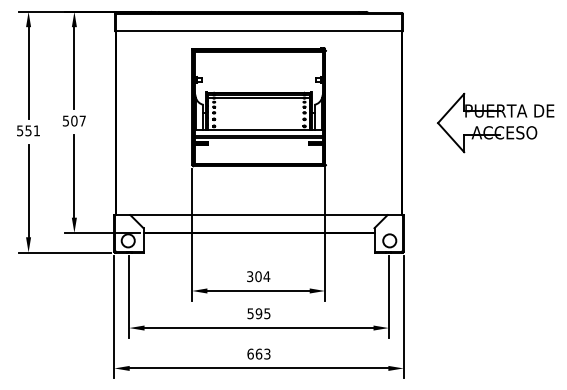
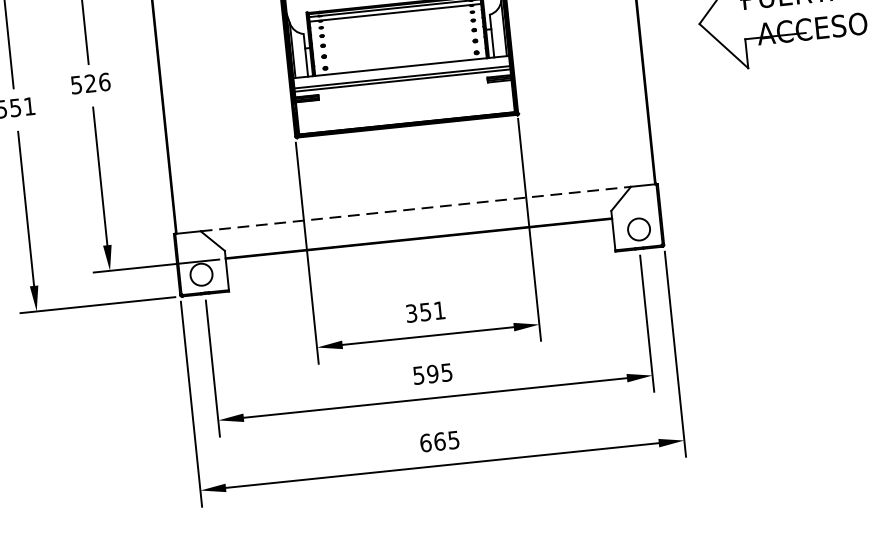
text: (78, 120) -> (97, 81), 507 -> 526
line: (259, 215) -> (416, 209), solid -> dashed
text: (262, 276) -> (432, 311), 304 -> 351
text: (267, 353) -> (453, 439), 663 -> 665

